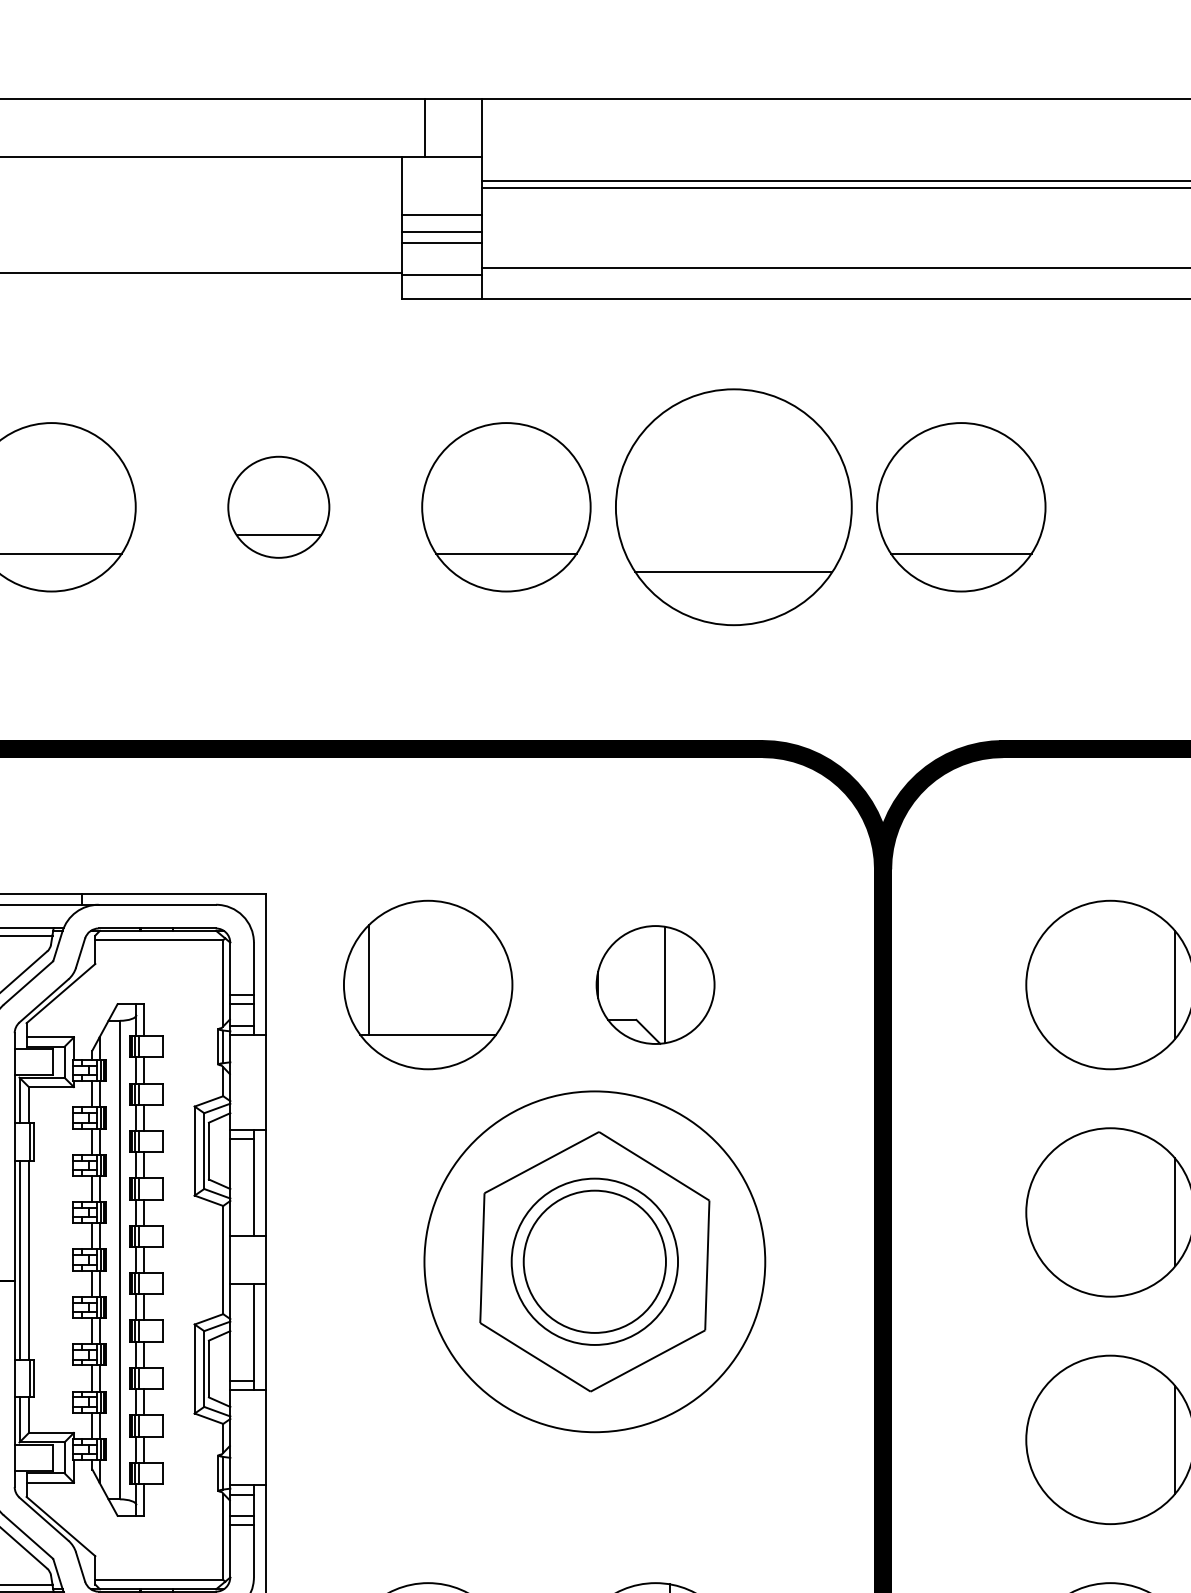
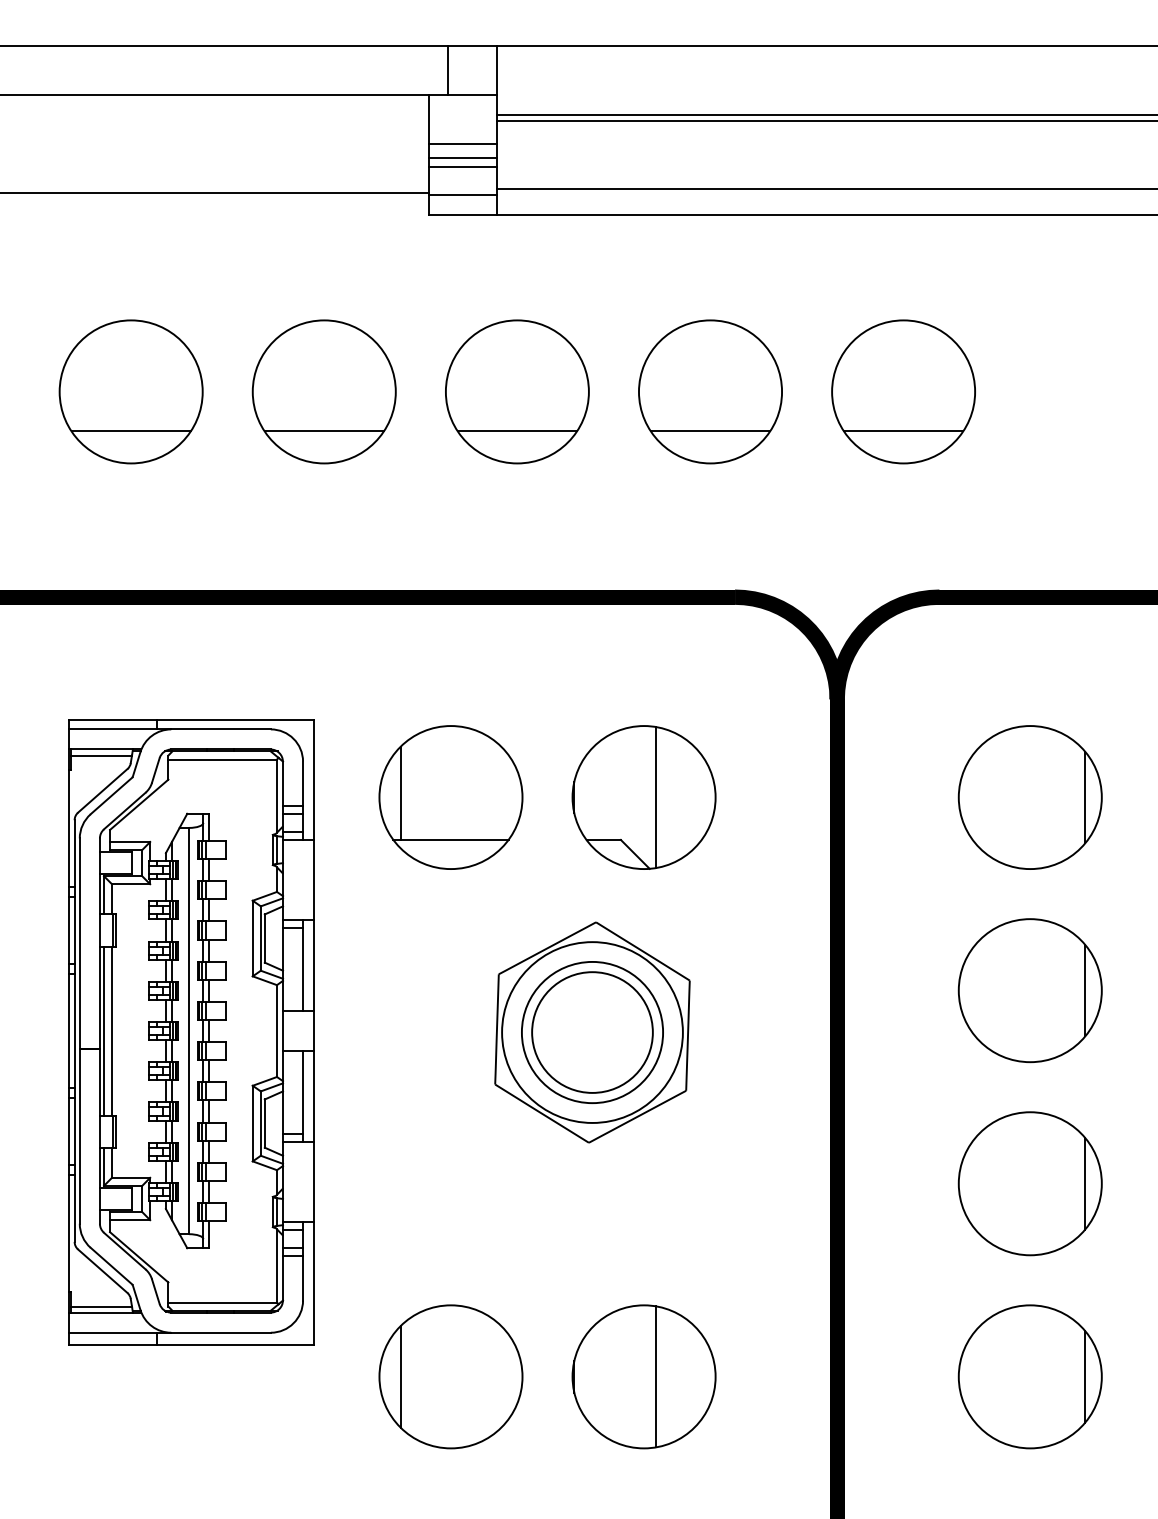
part: (278, 506) -> (323, 391), size x1.67
part: (733, 506) -> (710, 391), size x0.71
part: (654, 984) -> (643, 797), size x1.43
circle: (594, 1261) -> (592, 1032), size x0.62

